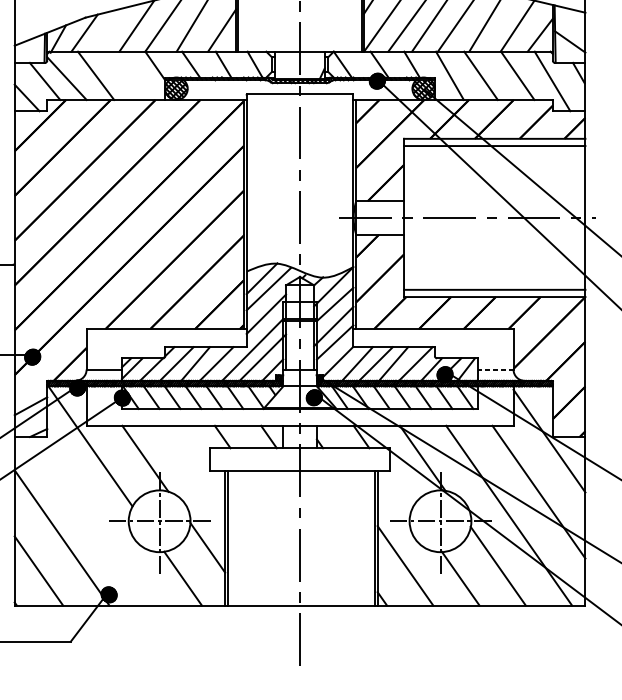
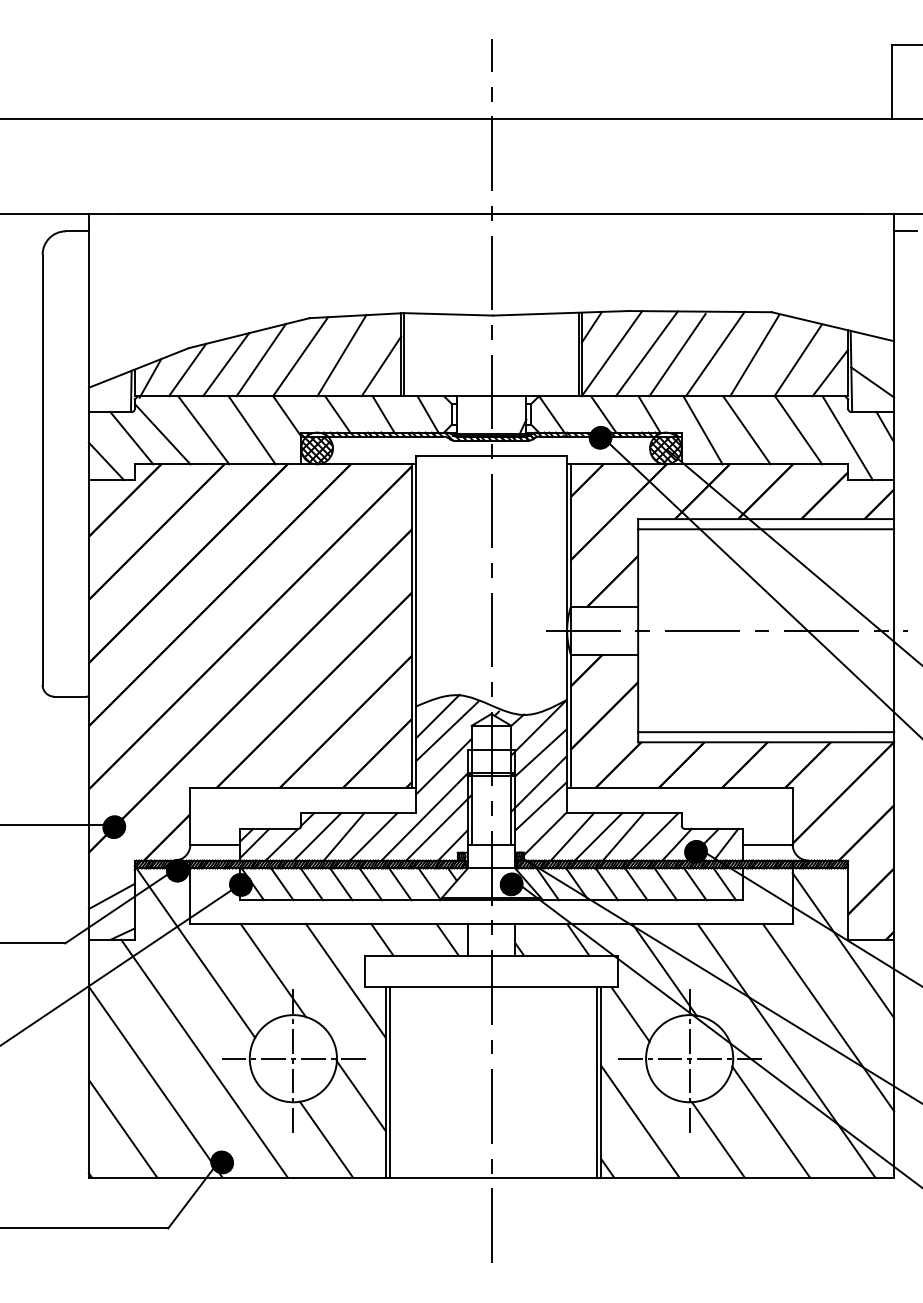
line: (112, 29) -> (226, 364), added
line: (129, 76) -> (251, 430), added
line: (495, 369) -> (767, 844), dashed -> solid
line: (196, 465) -> (345, 980), added
line: (398, 489) -> (630, 1014), added
line: (96, 521) -> (204, 1058), added

